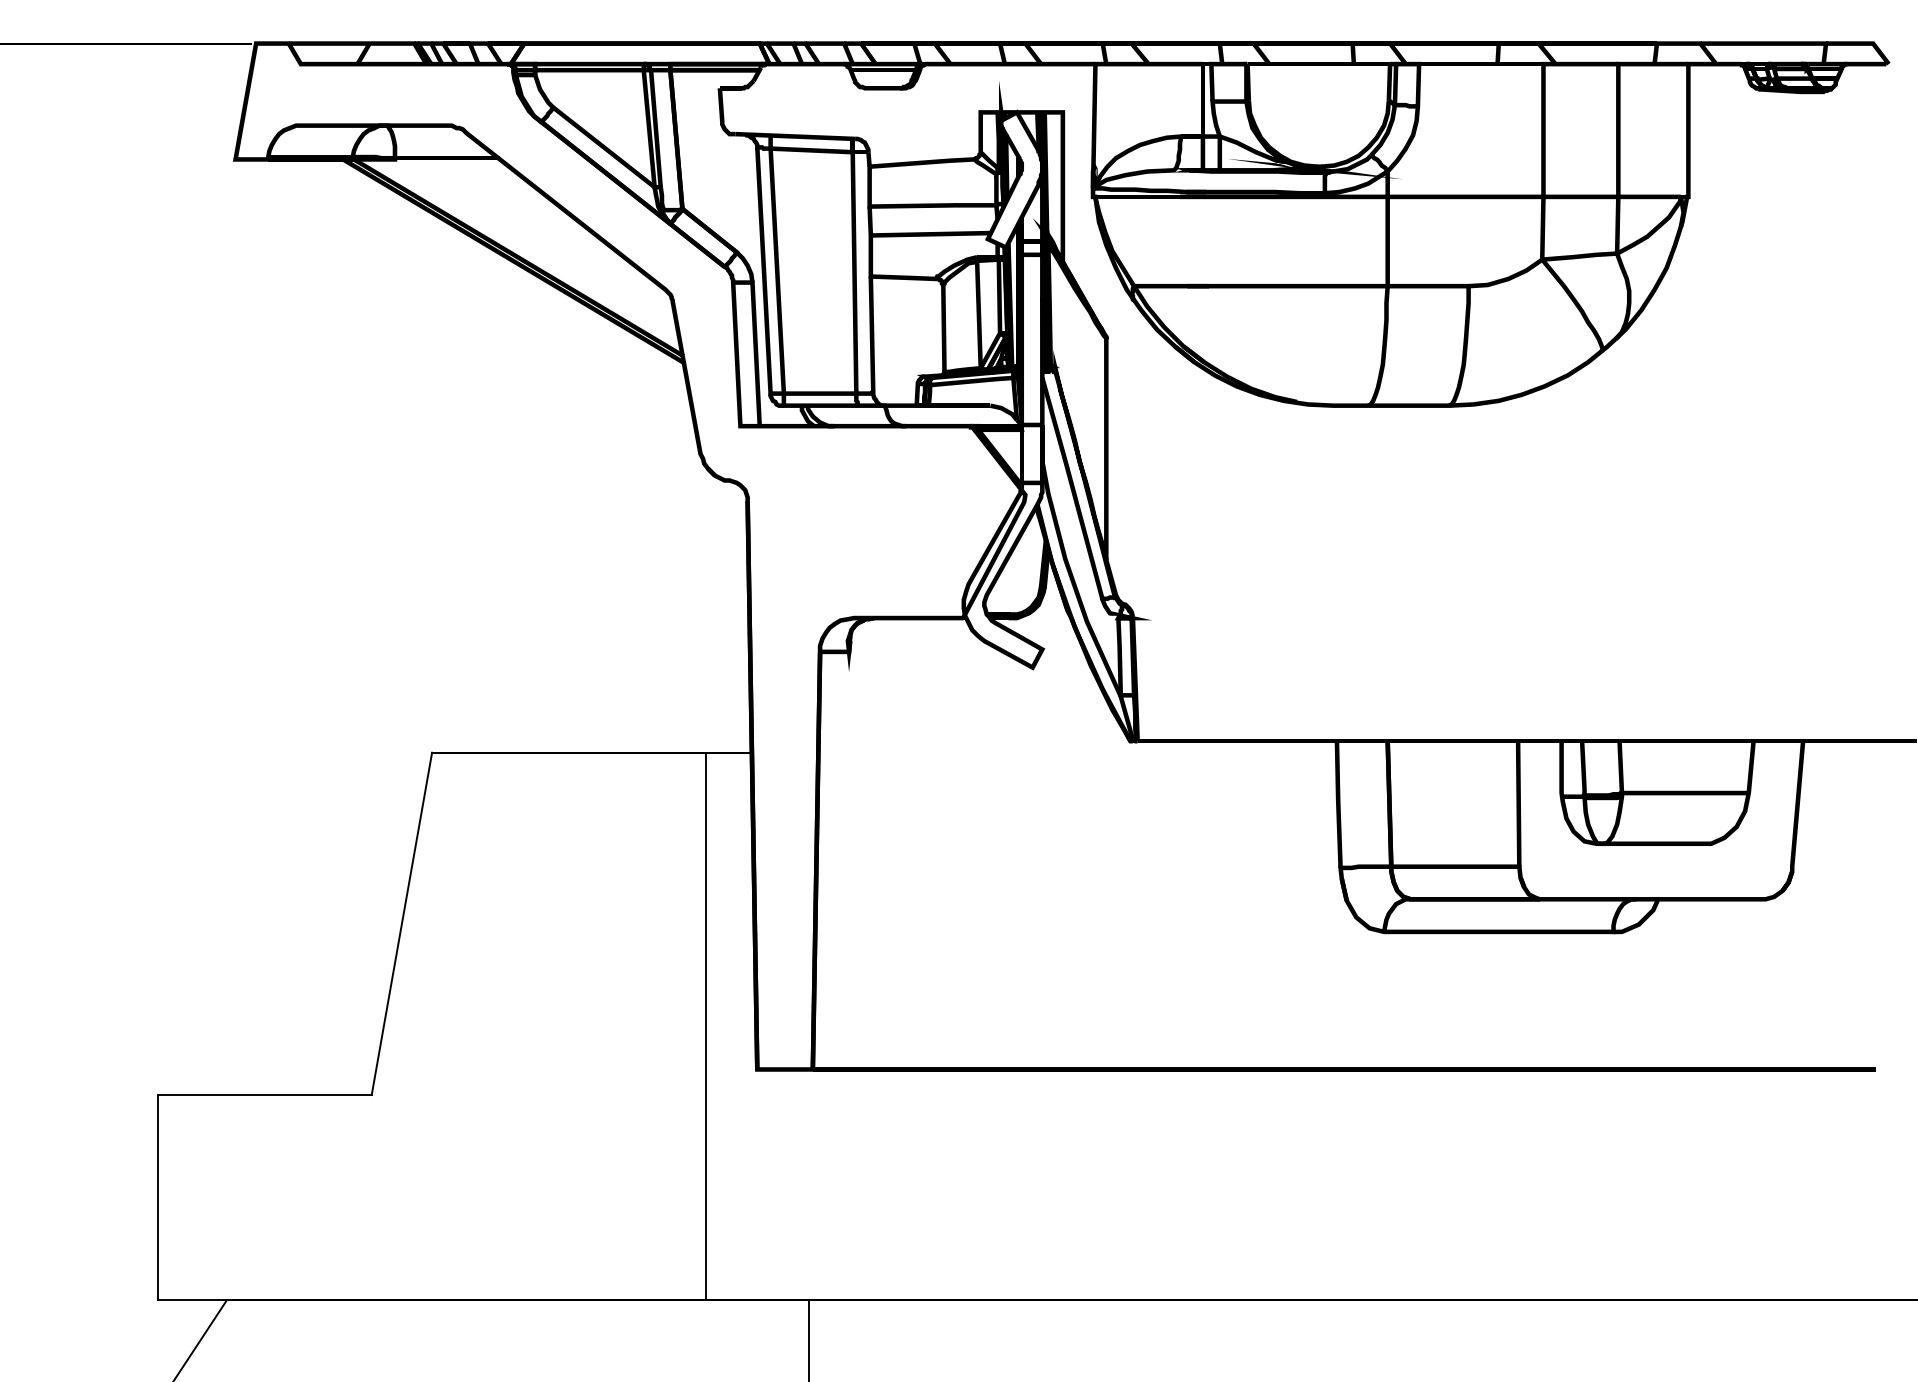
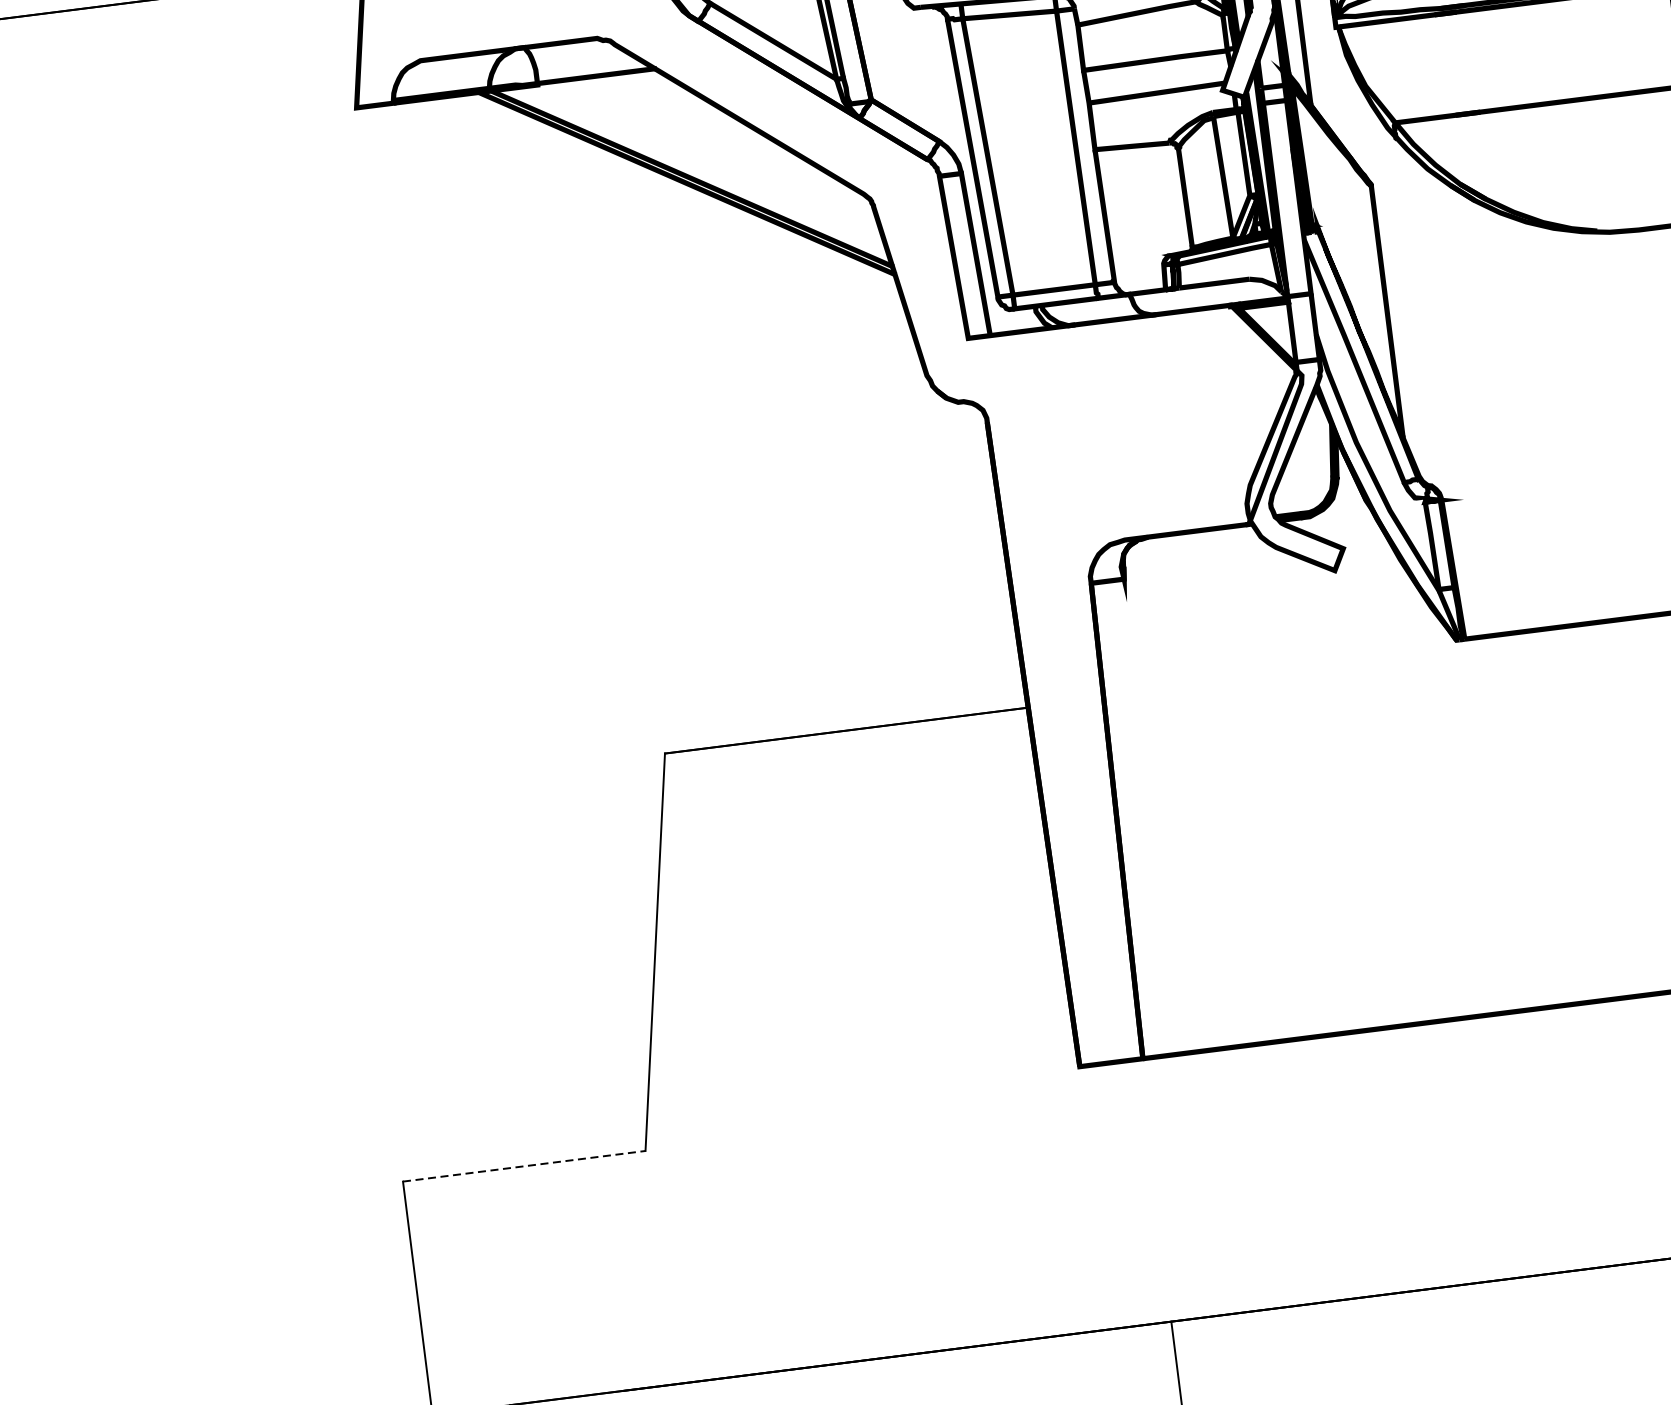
line: (705, 1026) -> (1014, 1025), removed
line: (264, 1094) -> (523, 1165), solid -> dashed

